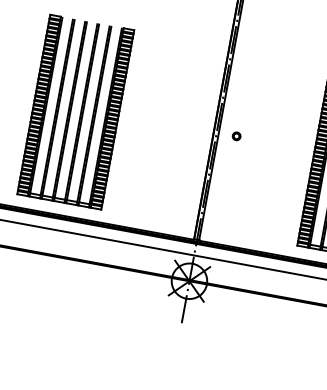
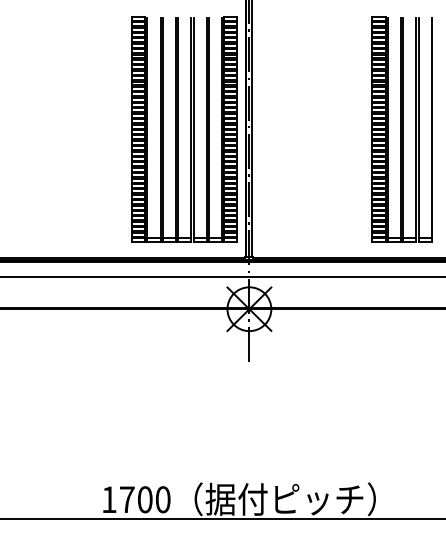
part: (75, 112) -> (184, 129), moved
part: (236, 136) -> (274, 122), removed

